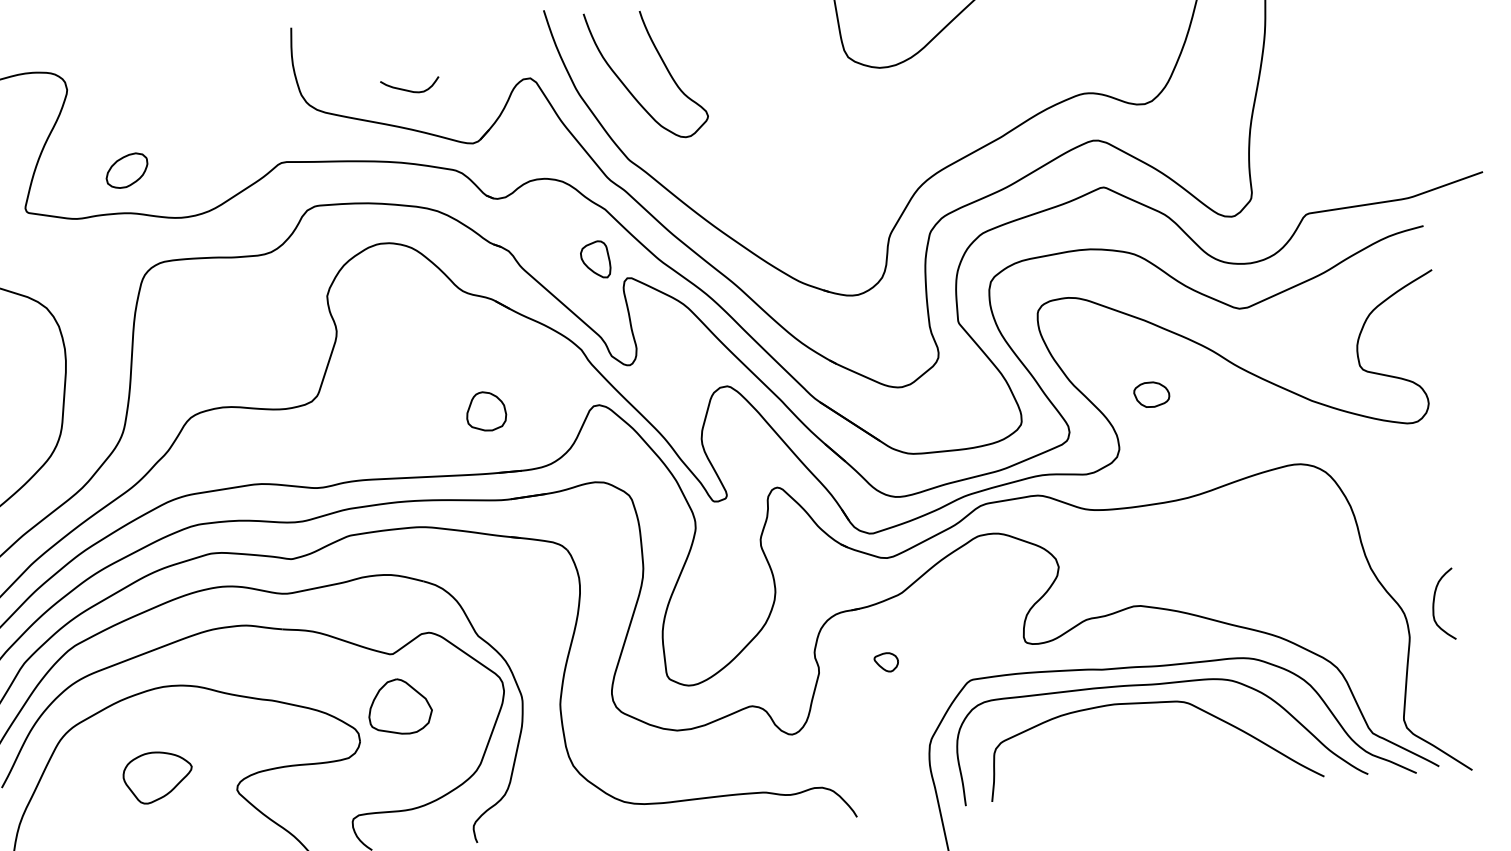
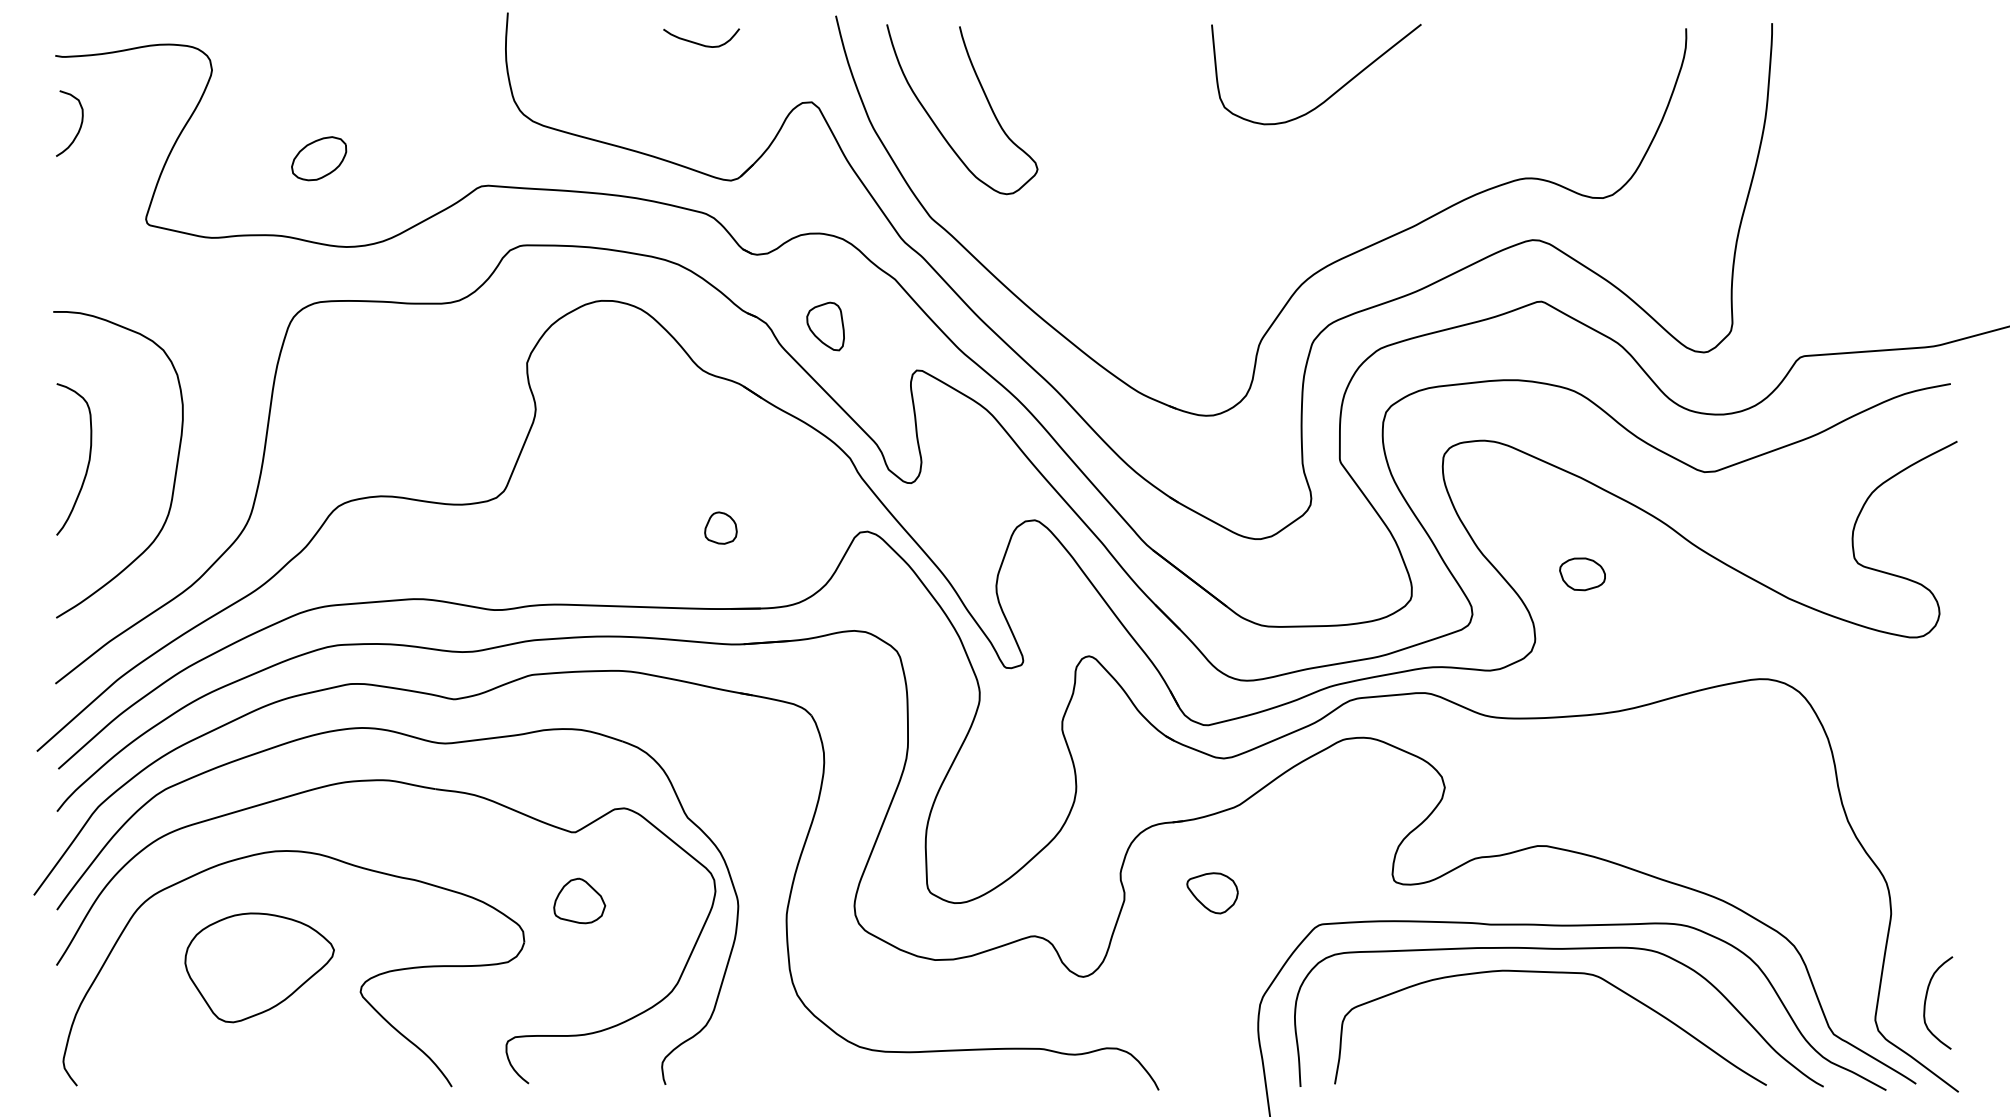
curve: (409, 90) -> (700, 43), moved
part: (127, 170) -> (319, 158), moved
part: (595, 259) -> (825, 326), moved
part: (485, 410) -> (720, 527), size x0.62
curve: (1434, 604) -> (1926, 1001), moved
part: (886, 662) -> (1212, 893), size x1.67
part: (400, 706) -> (579, 900), size x0.62
part: (158, 777) -> (259, 967), size x1.67

